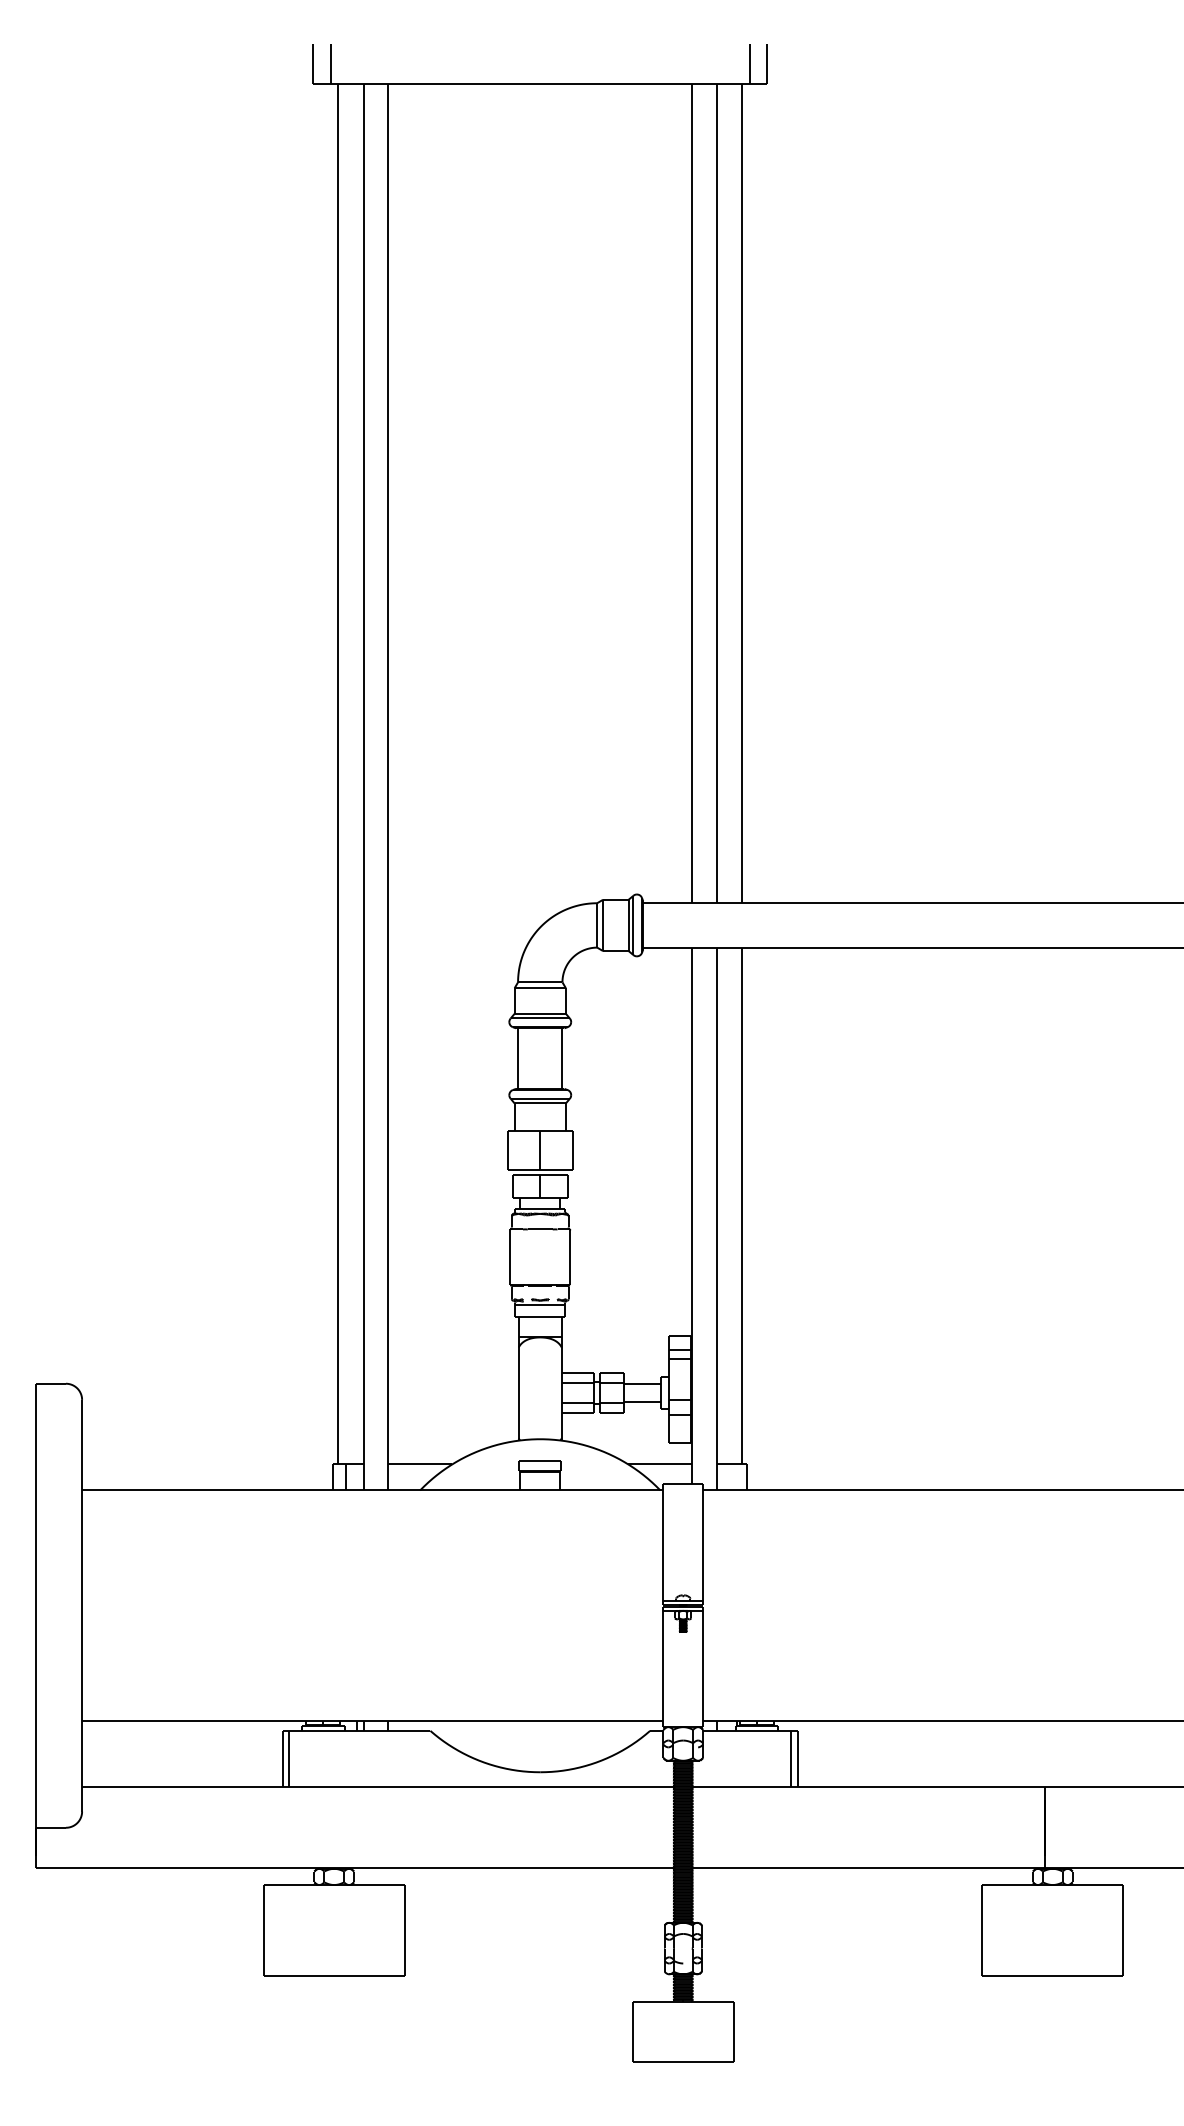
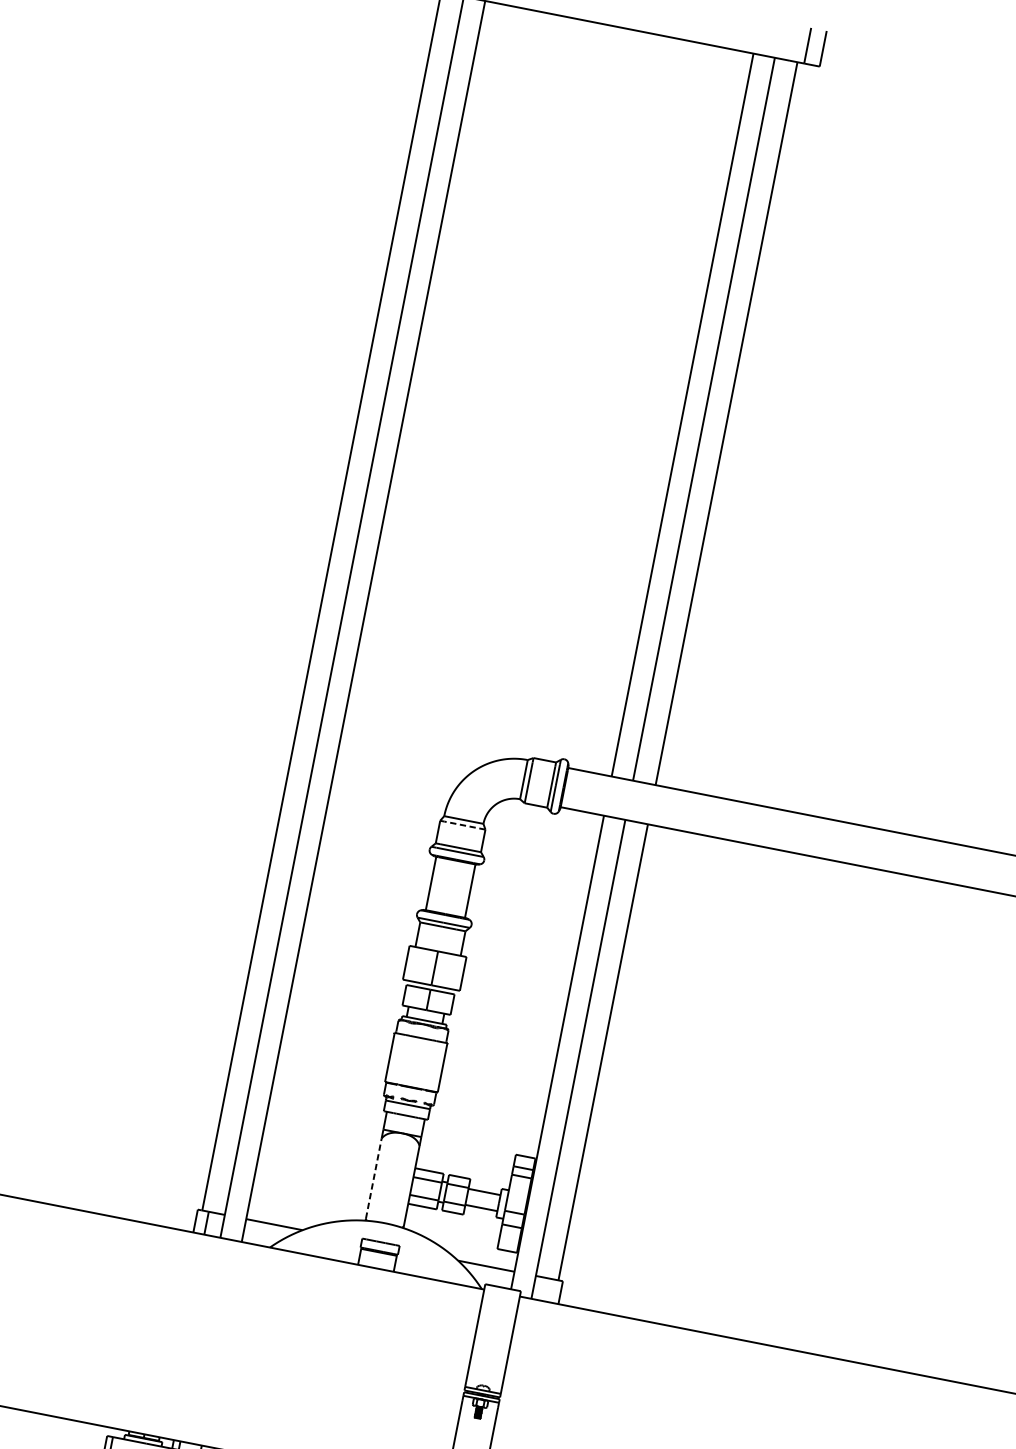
line: (542, 988) -> (464, 825), solid -> dashed
line: (518, 1392) -> (373, 1178), solid -> dashed

